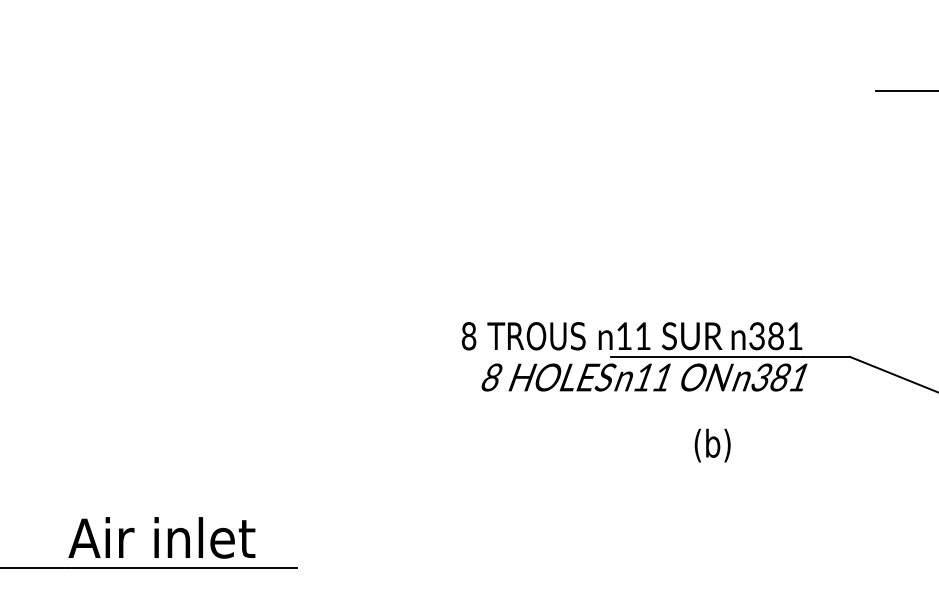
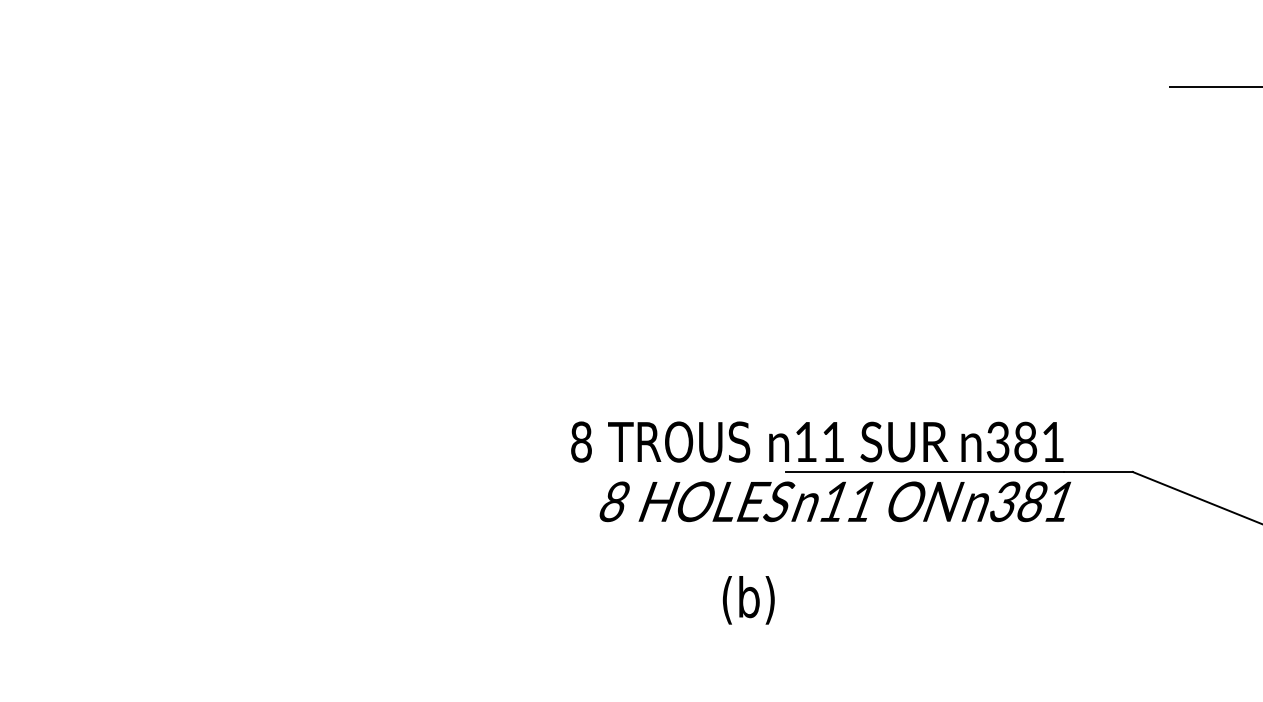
text: (712, 445) -> (748, 600), moved

